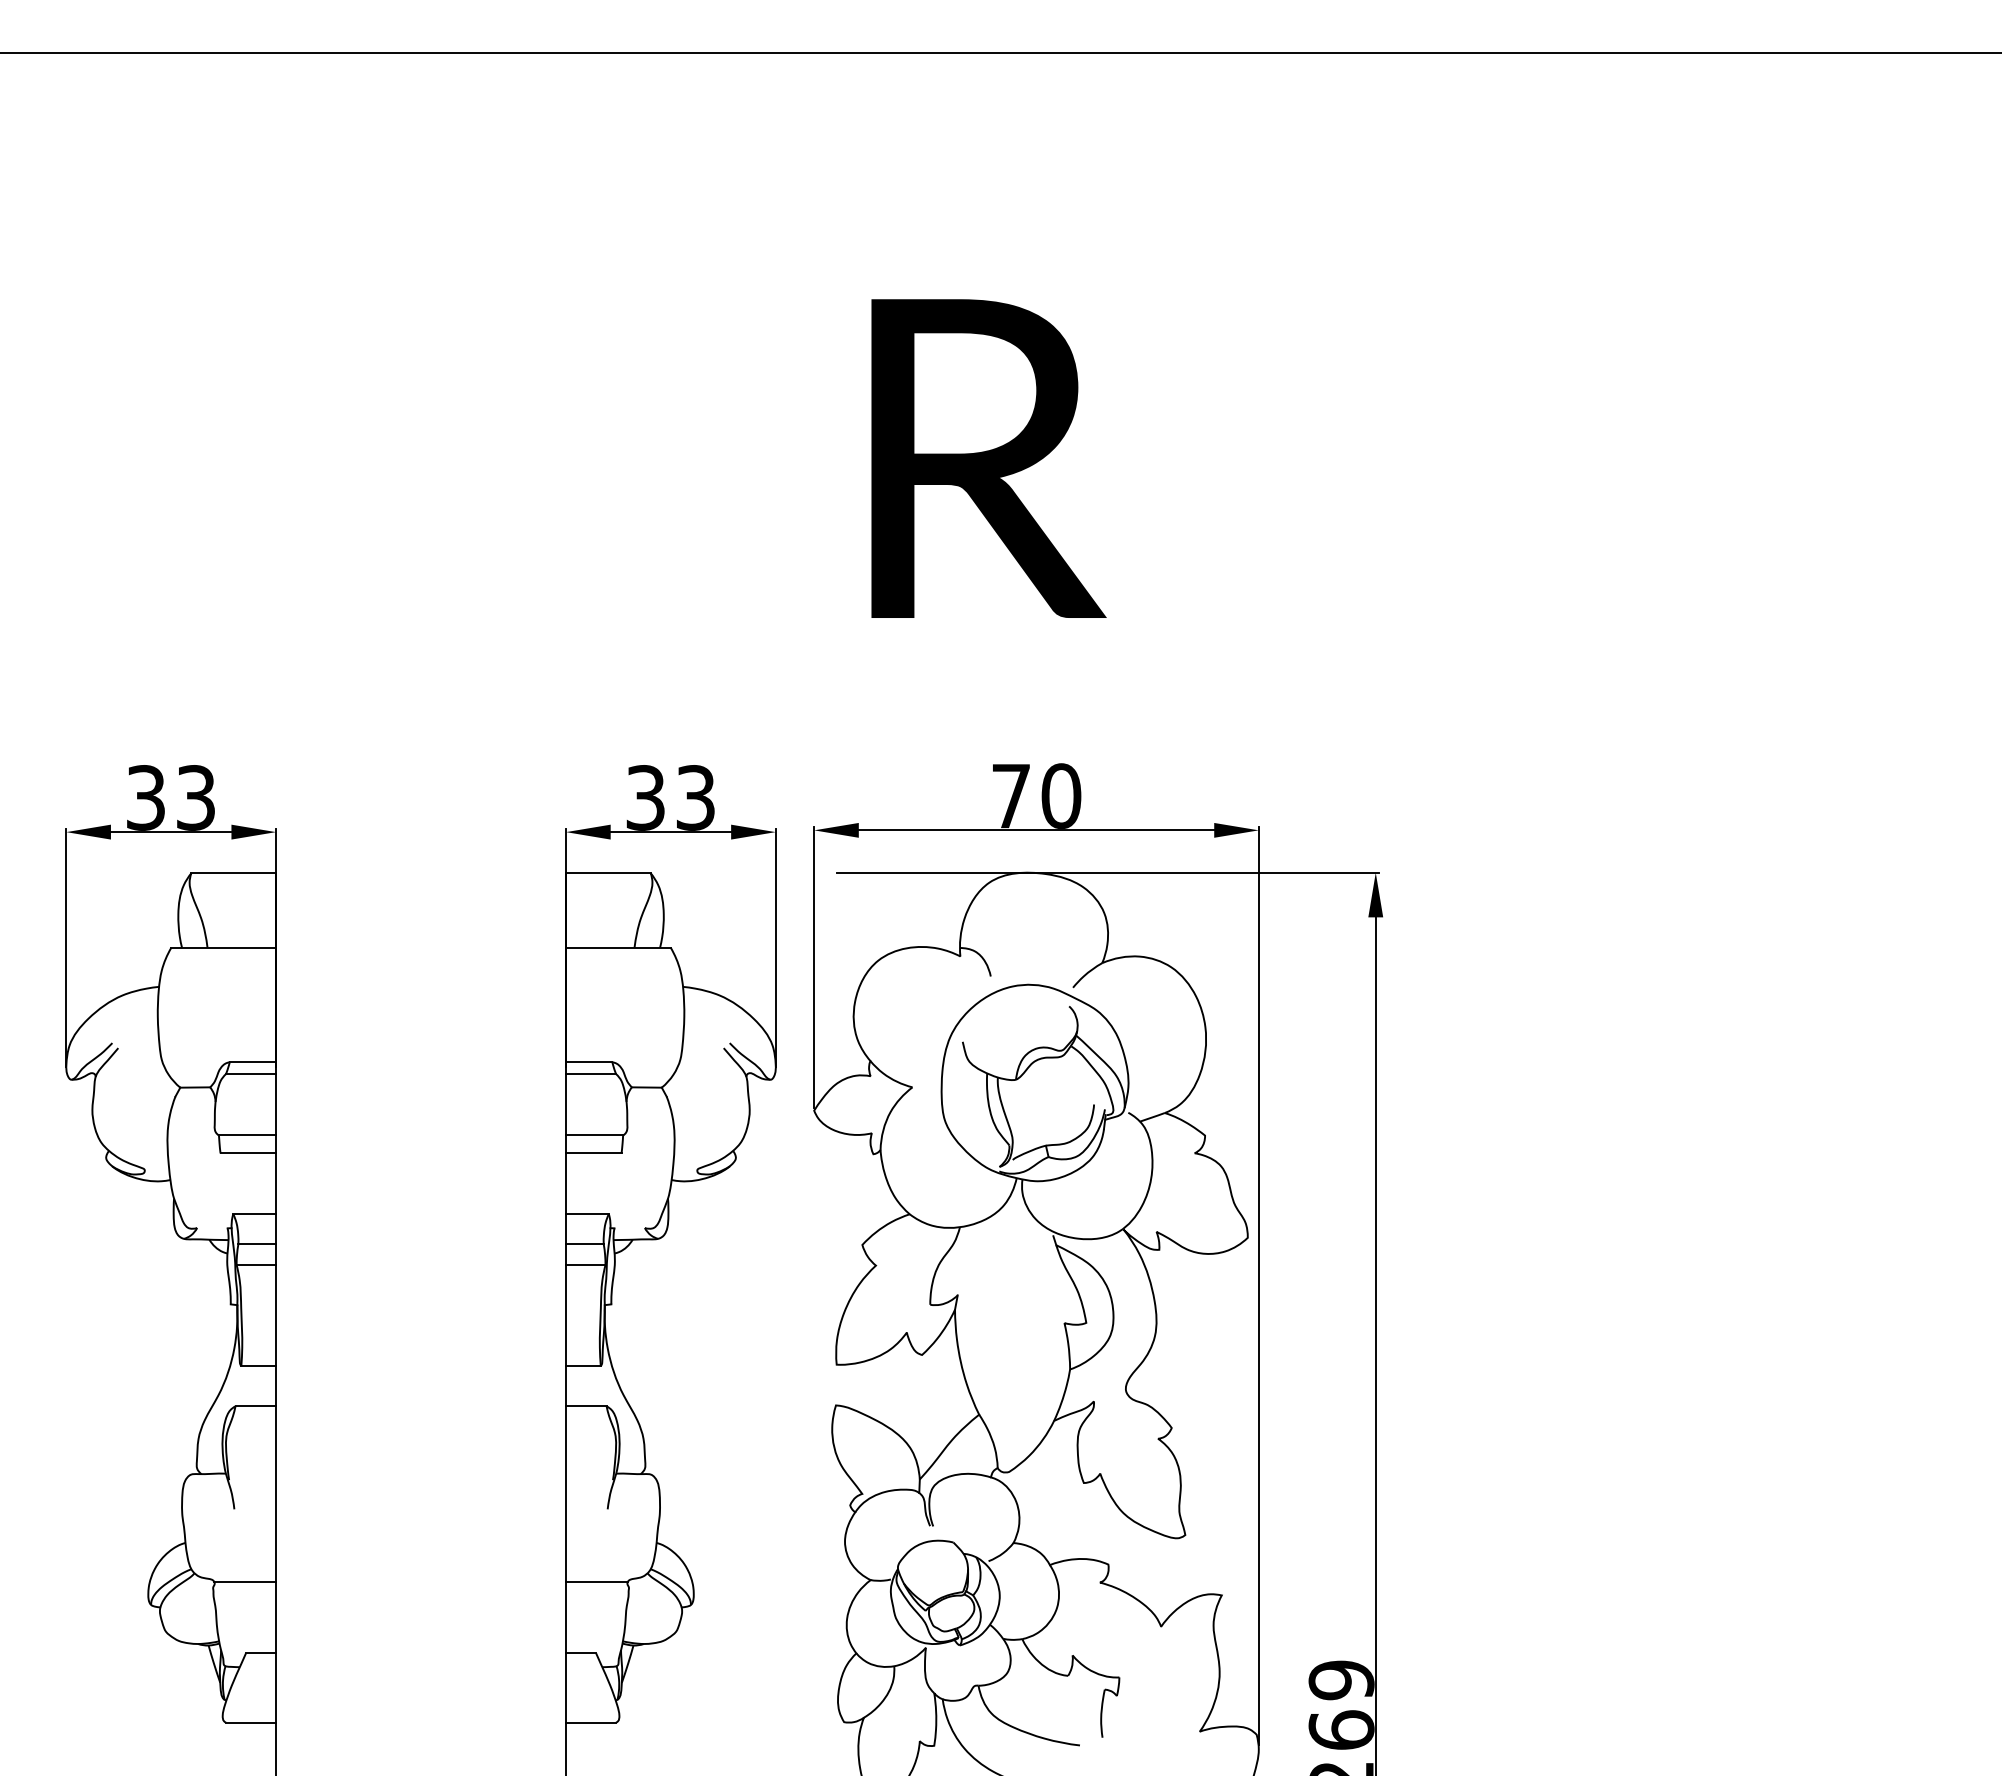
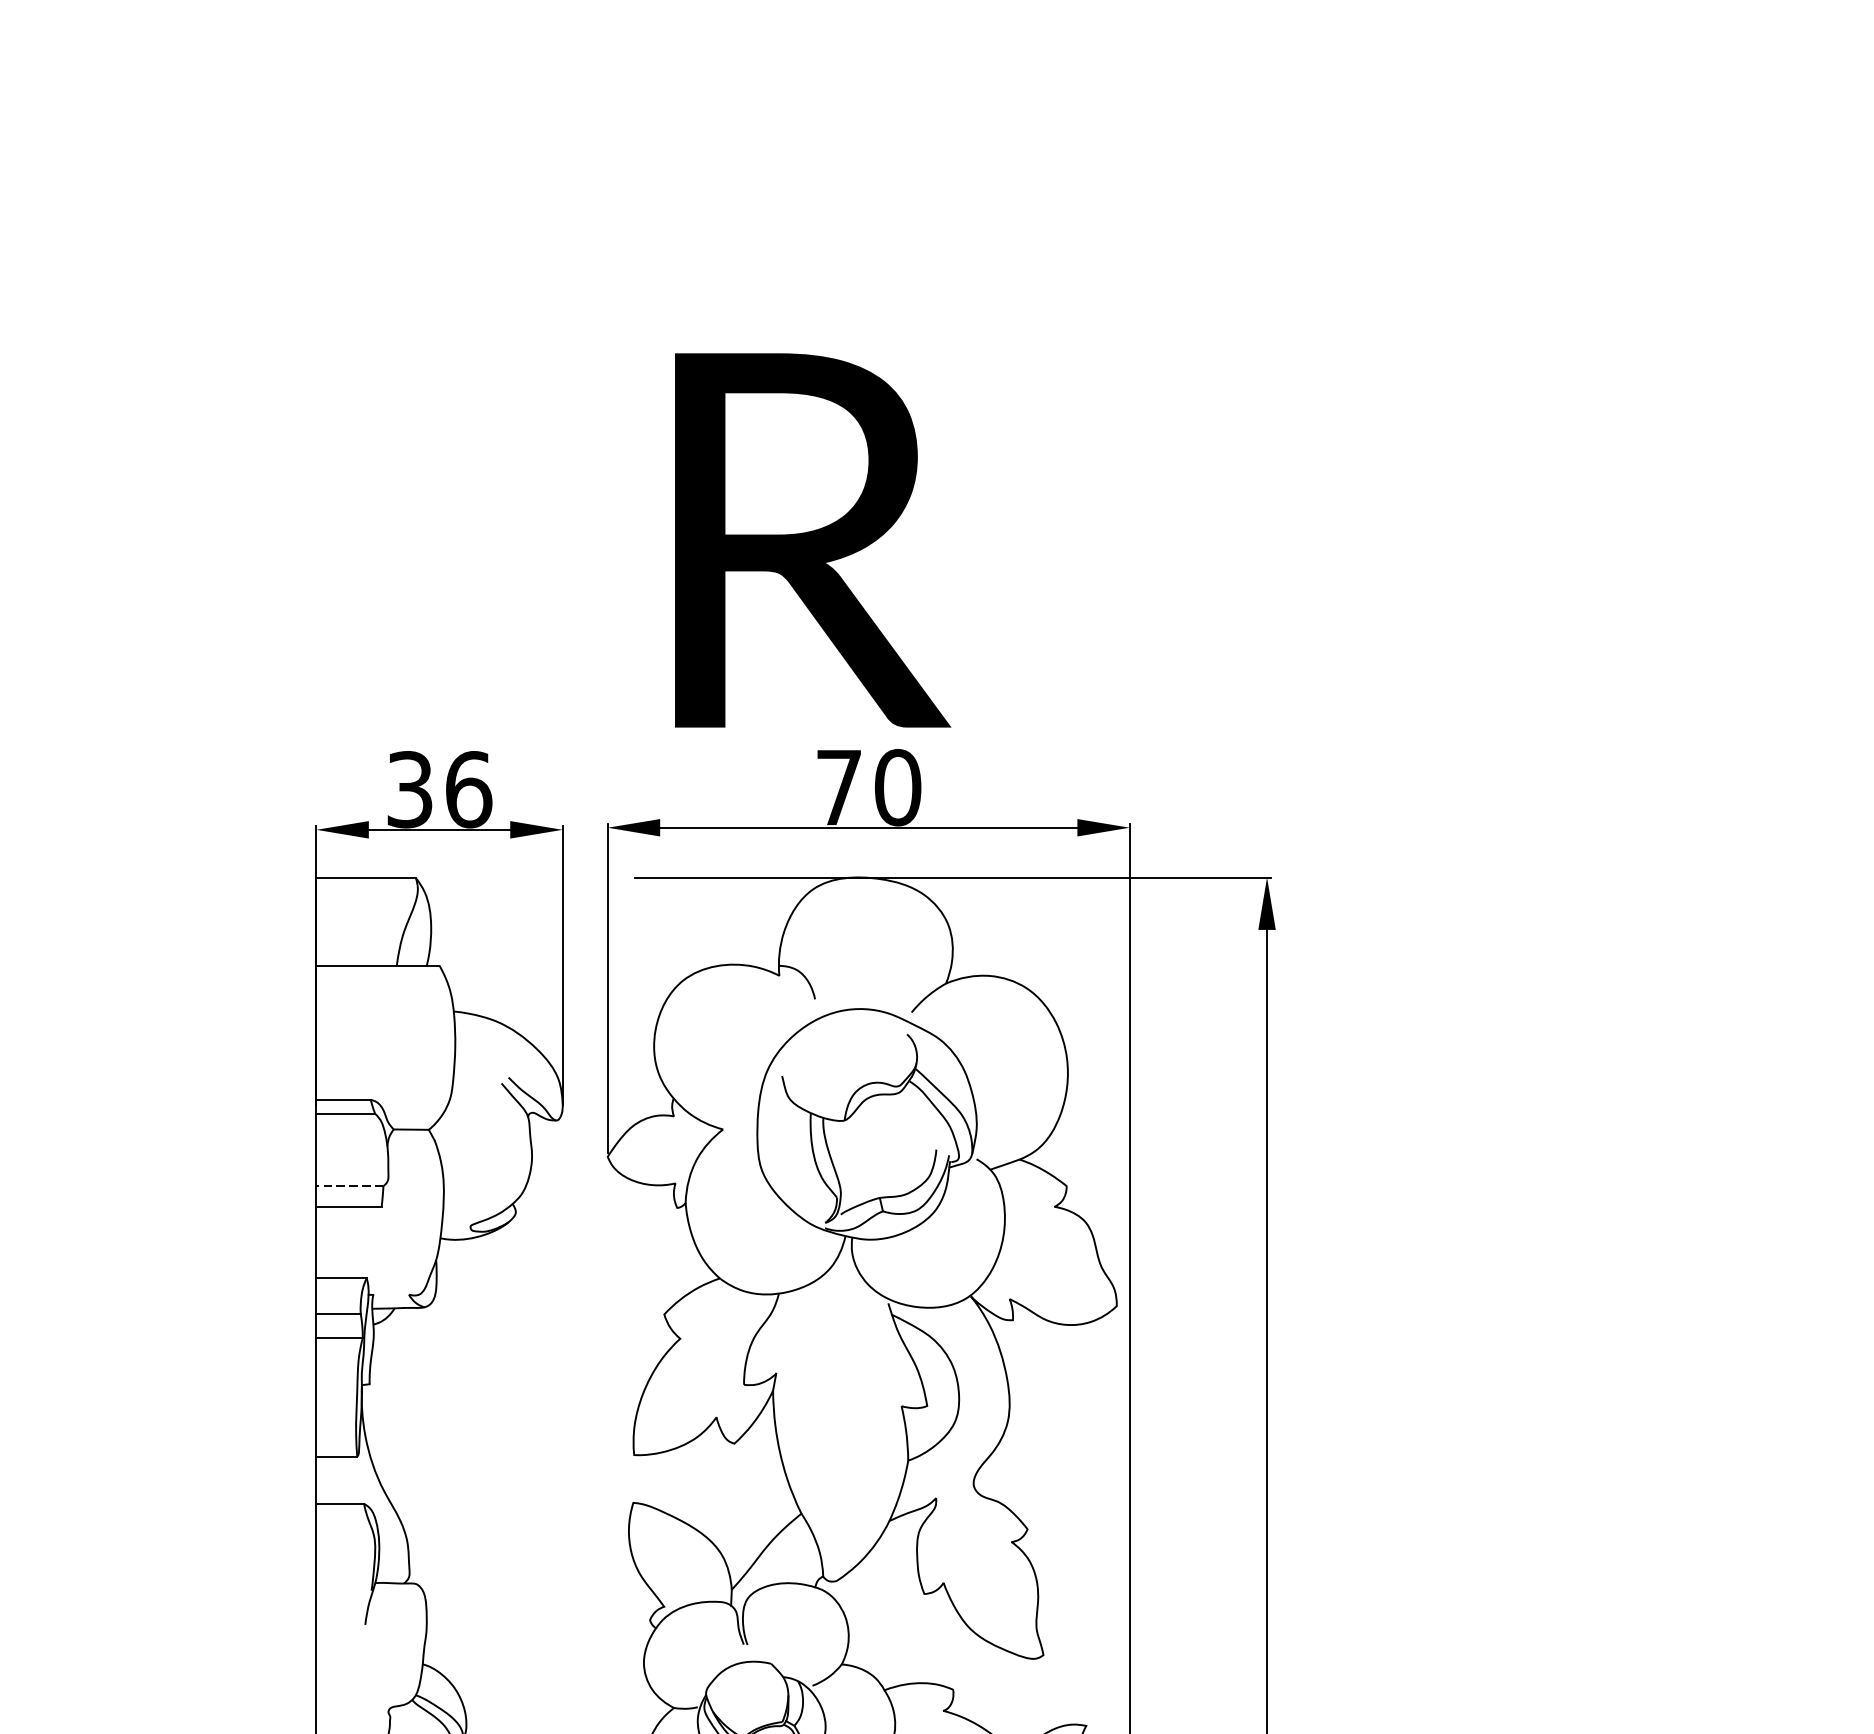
text: (988, 458) -> (812, 540), moved
text: (695, 797) -> (468, 789), 33 -> 36
line: (594, 1135) -> (349, 1185), solid -> dashed
line: (596, 1582) -> (352, 1710), removed

